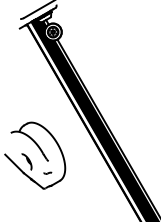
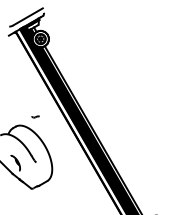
part: (47, 172) -> (35, 116), moved

